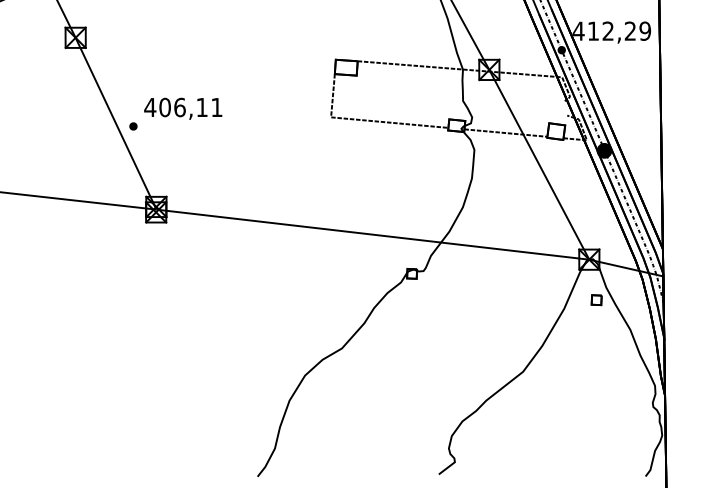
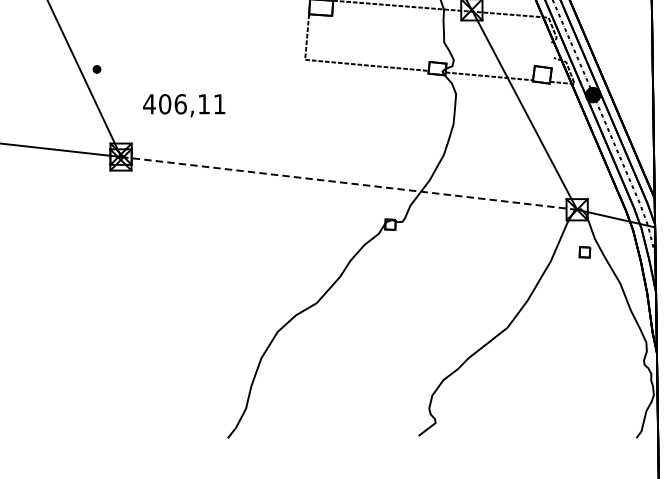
text: (183, 108) -> (184, 105), moved
line: (372, 234) -> (348, 183), solid -> dashed

